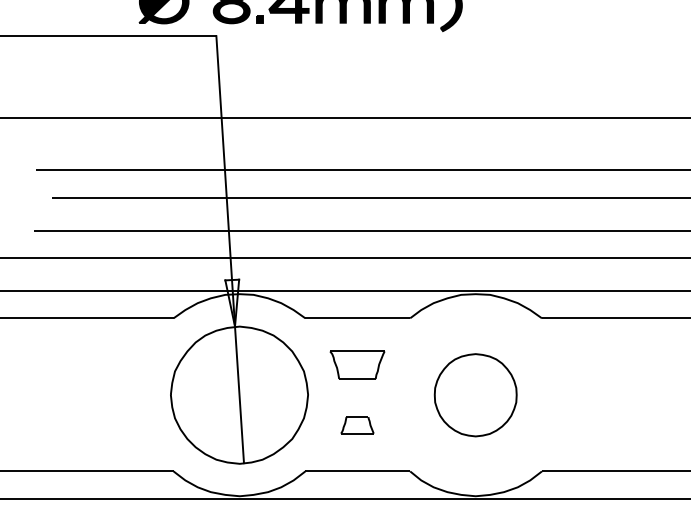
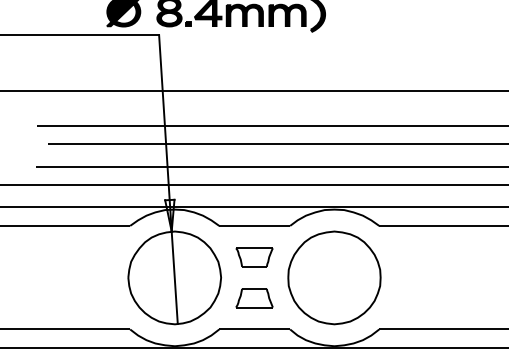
part: (475, 394) -> (334, 277), size x1.67
part: (357, 425) -> (254, 298), size x1.67

